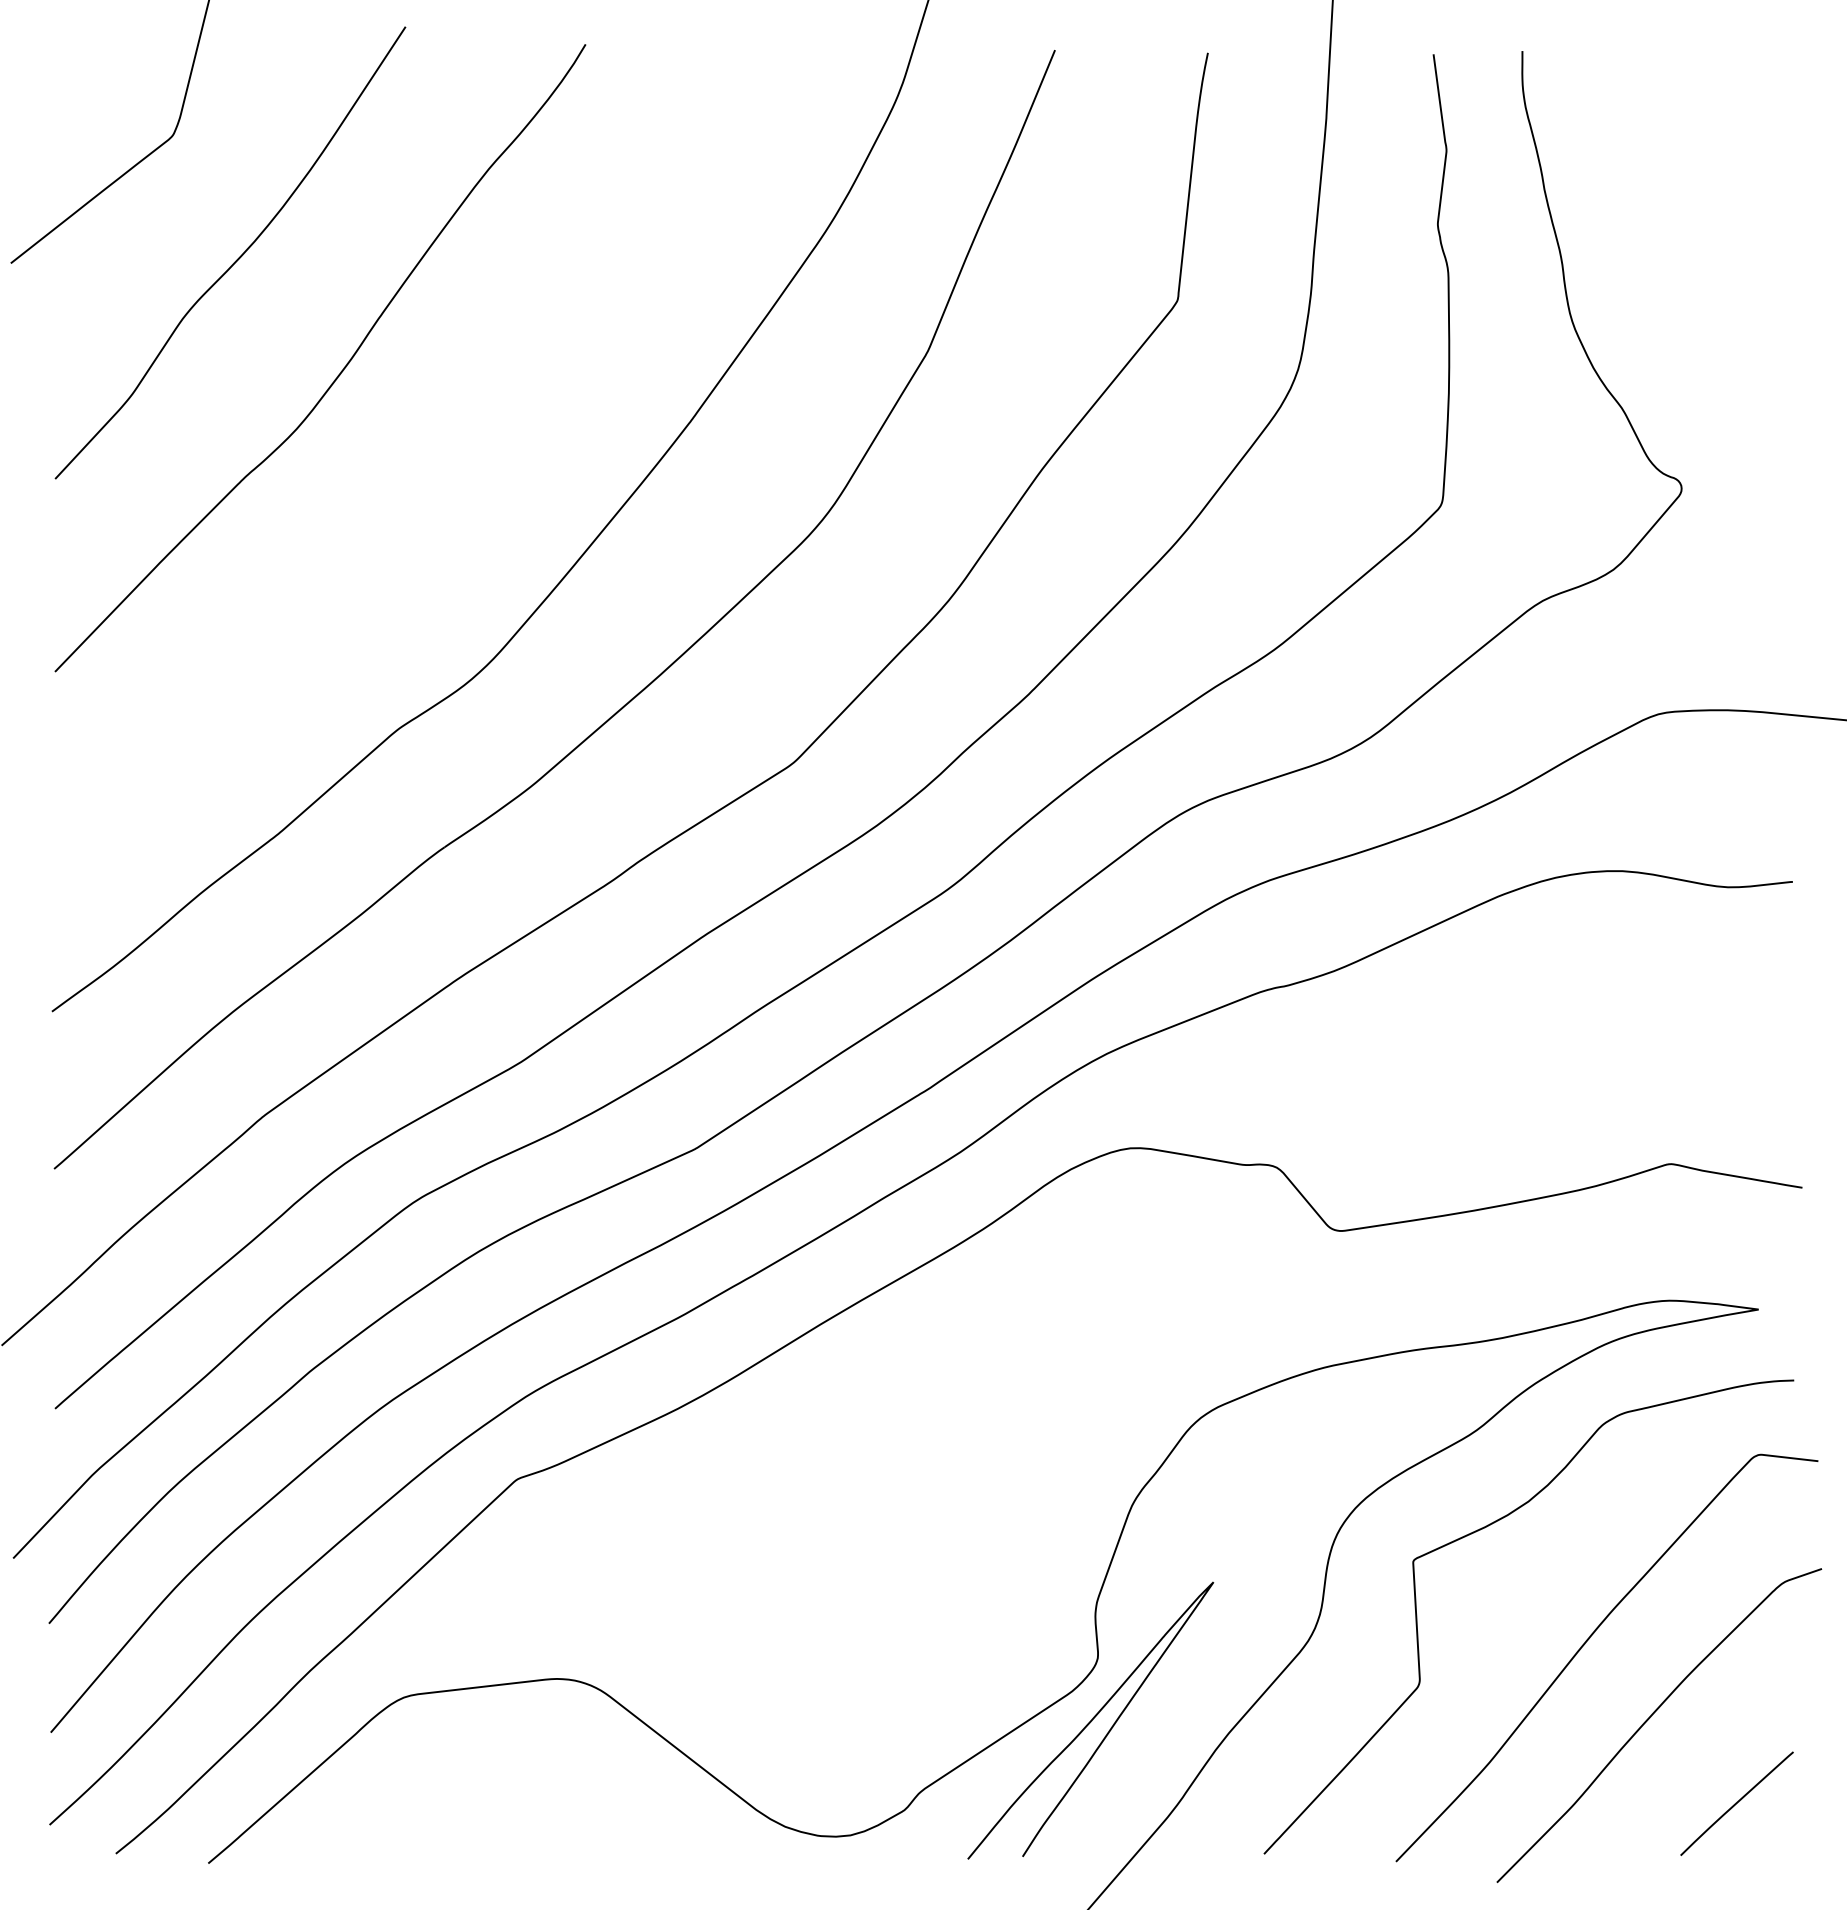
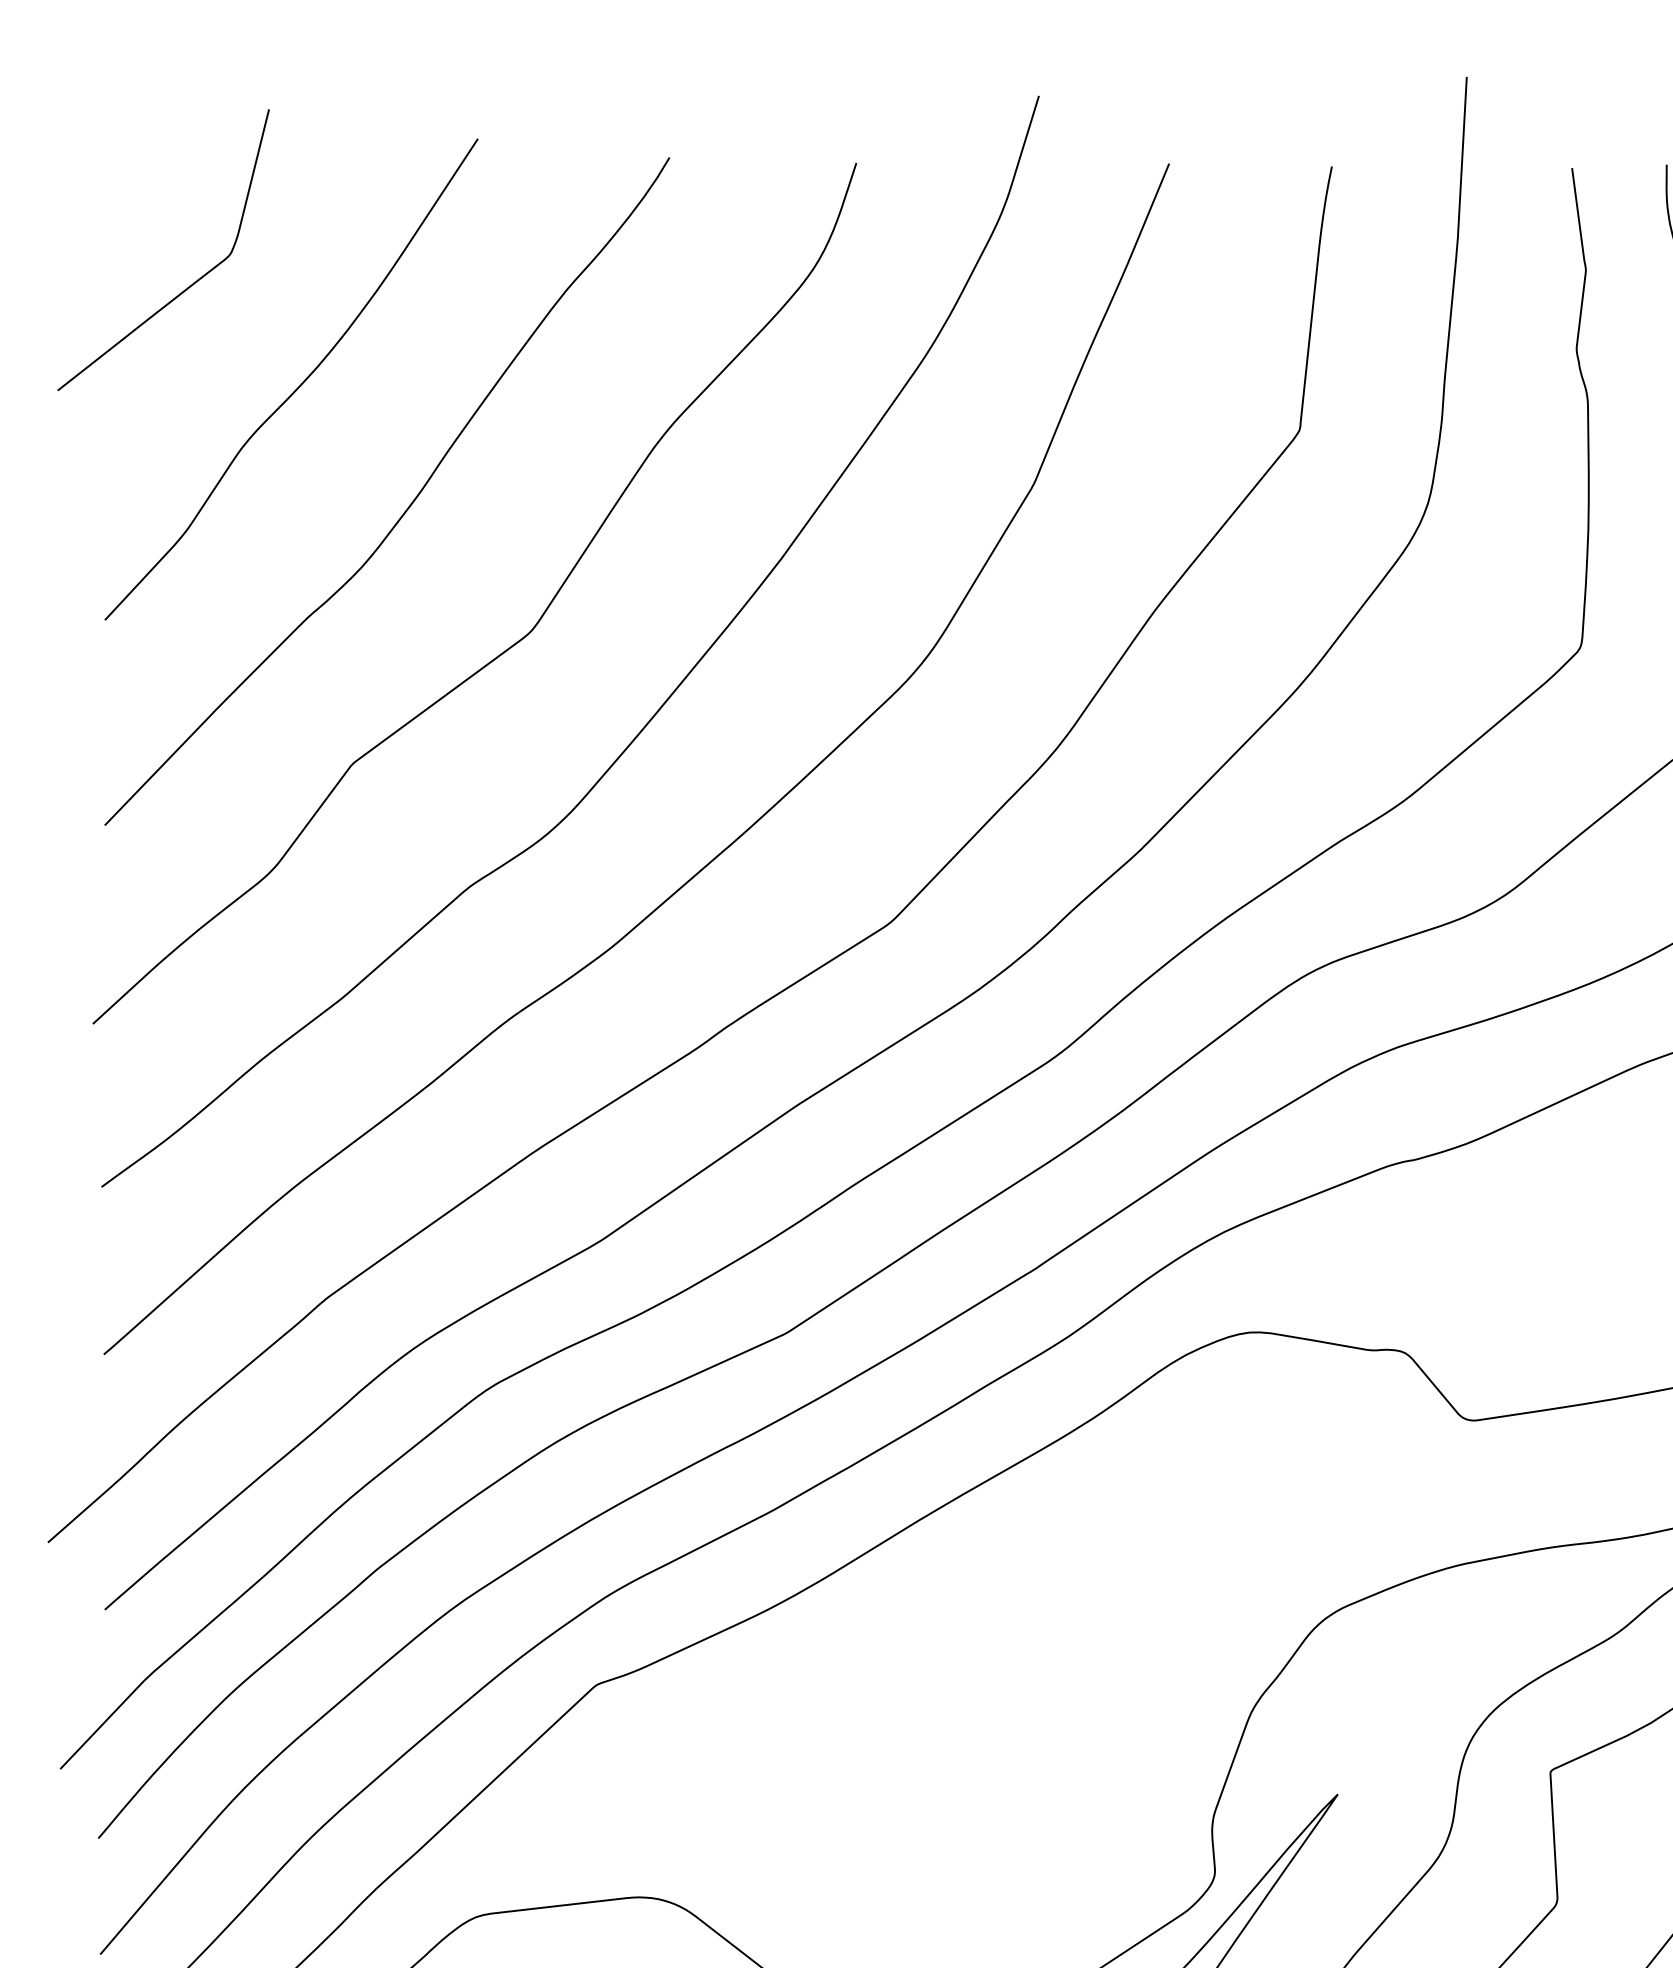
curve: (434, 504) -> (508, 647), added

